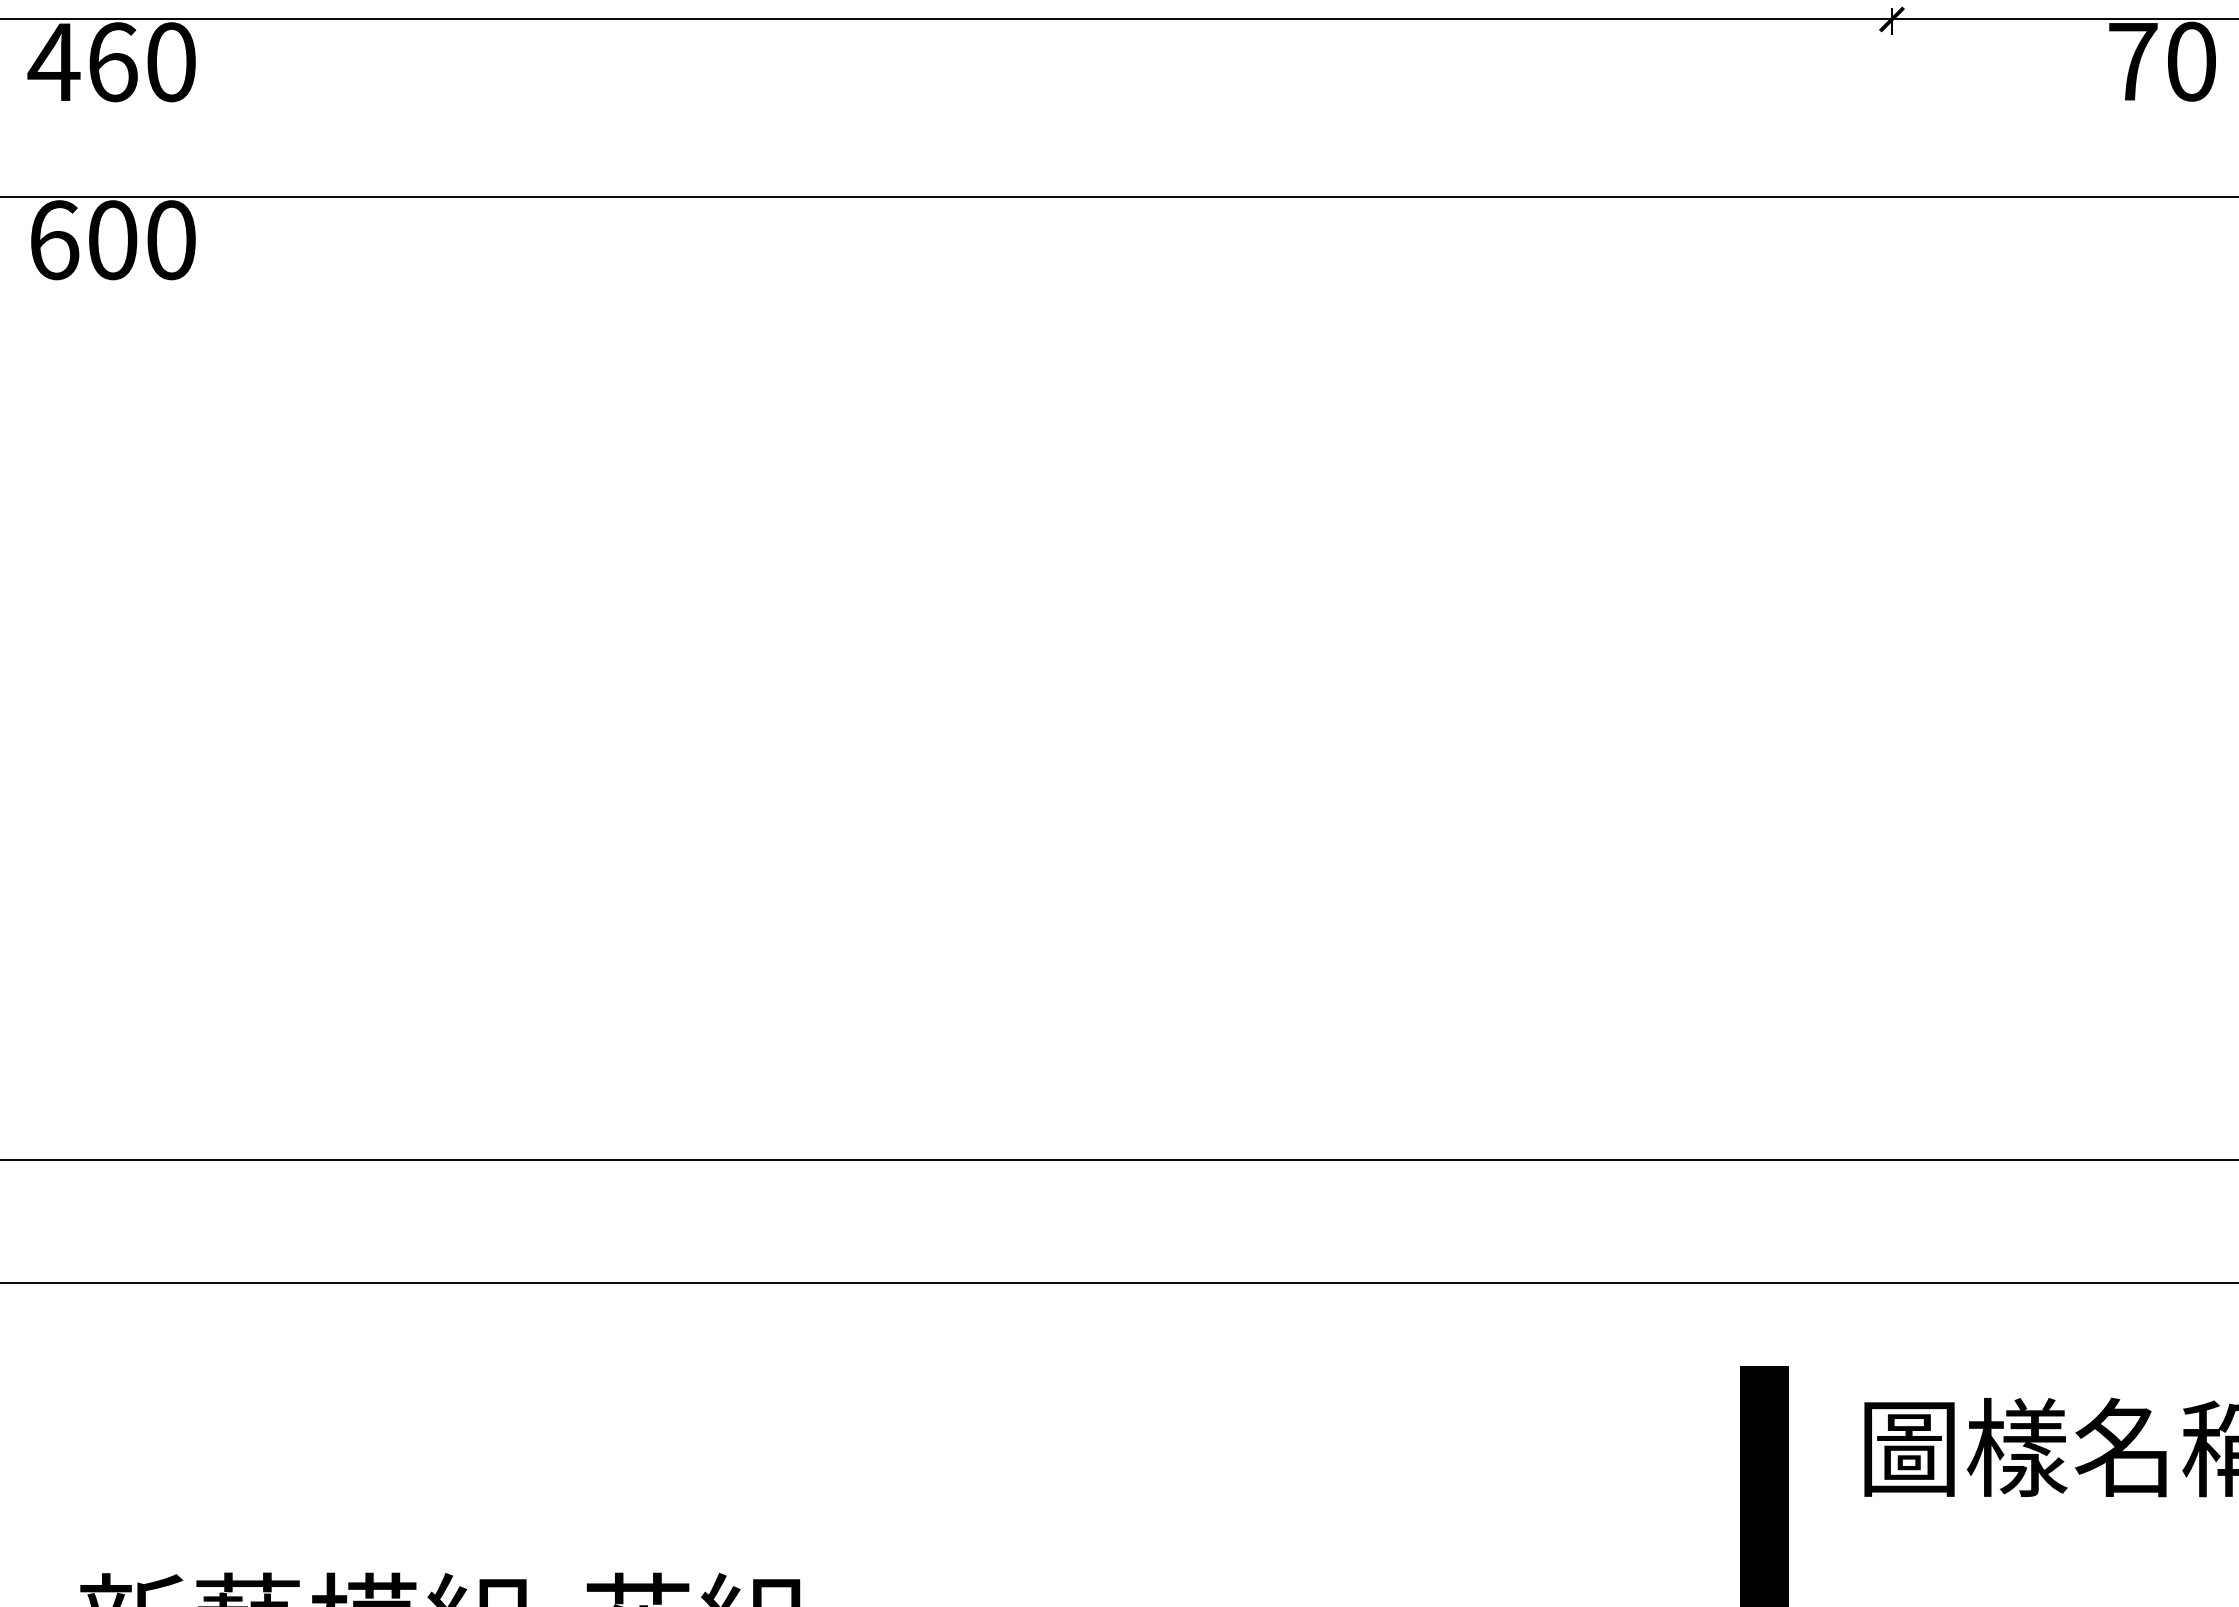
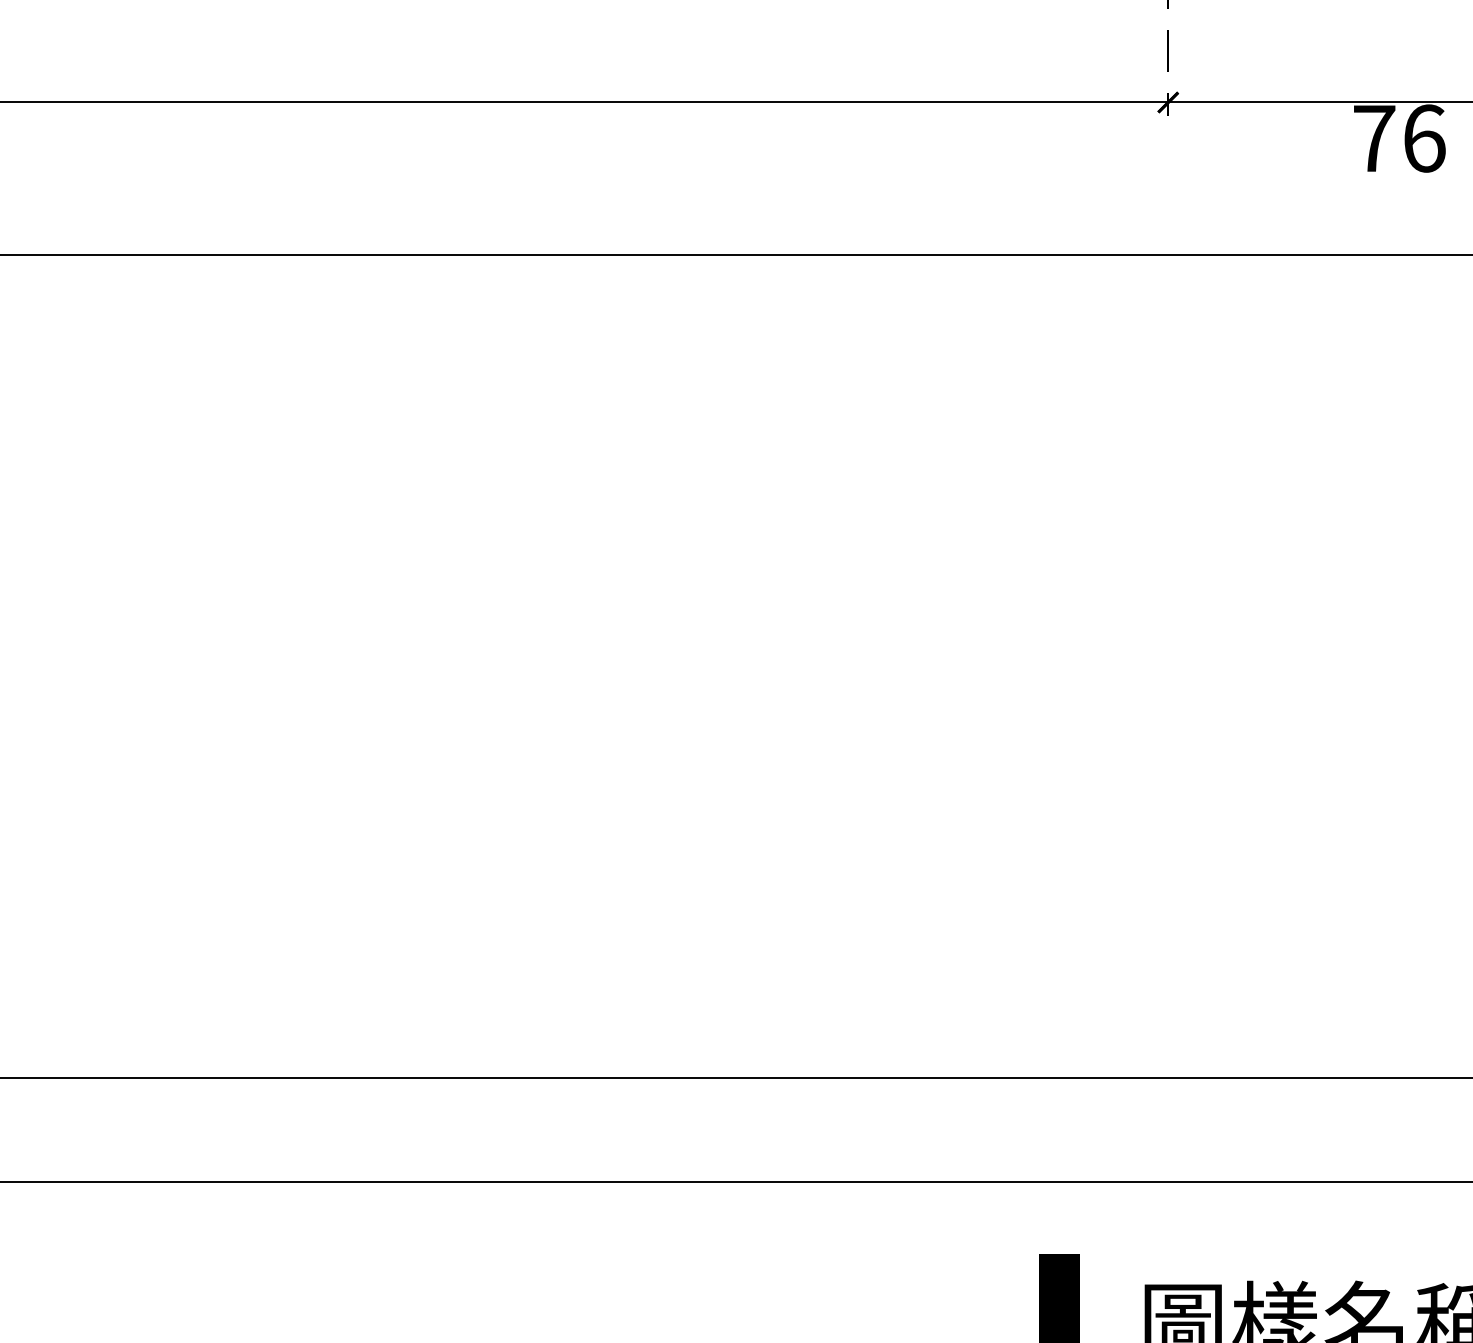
text: (2192, 61) -> (1425, 138), 70 -> 76

